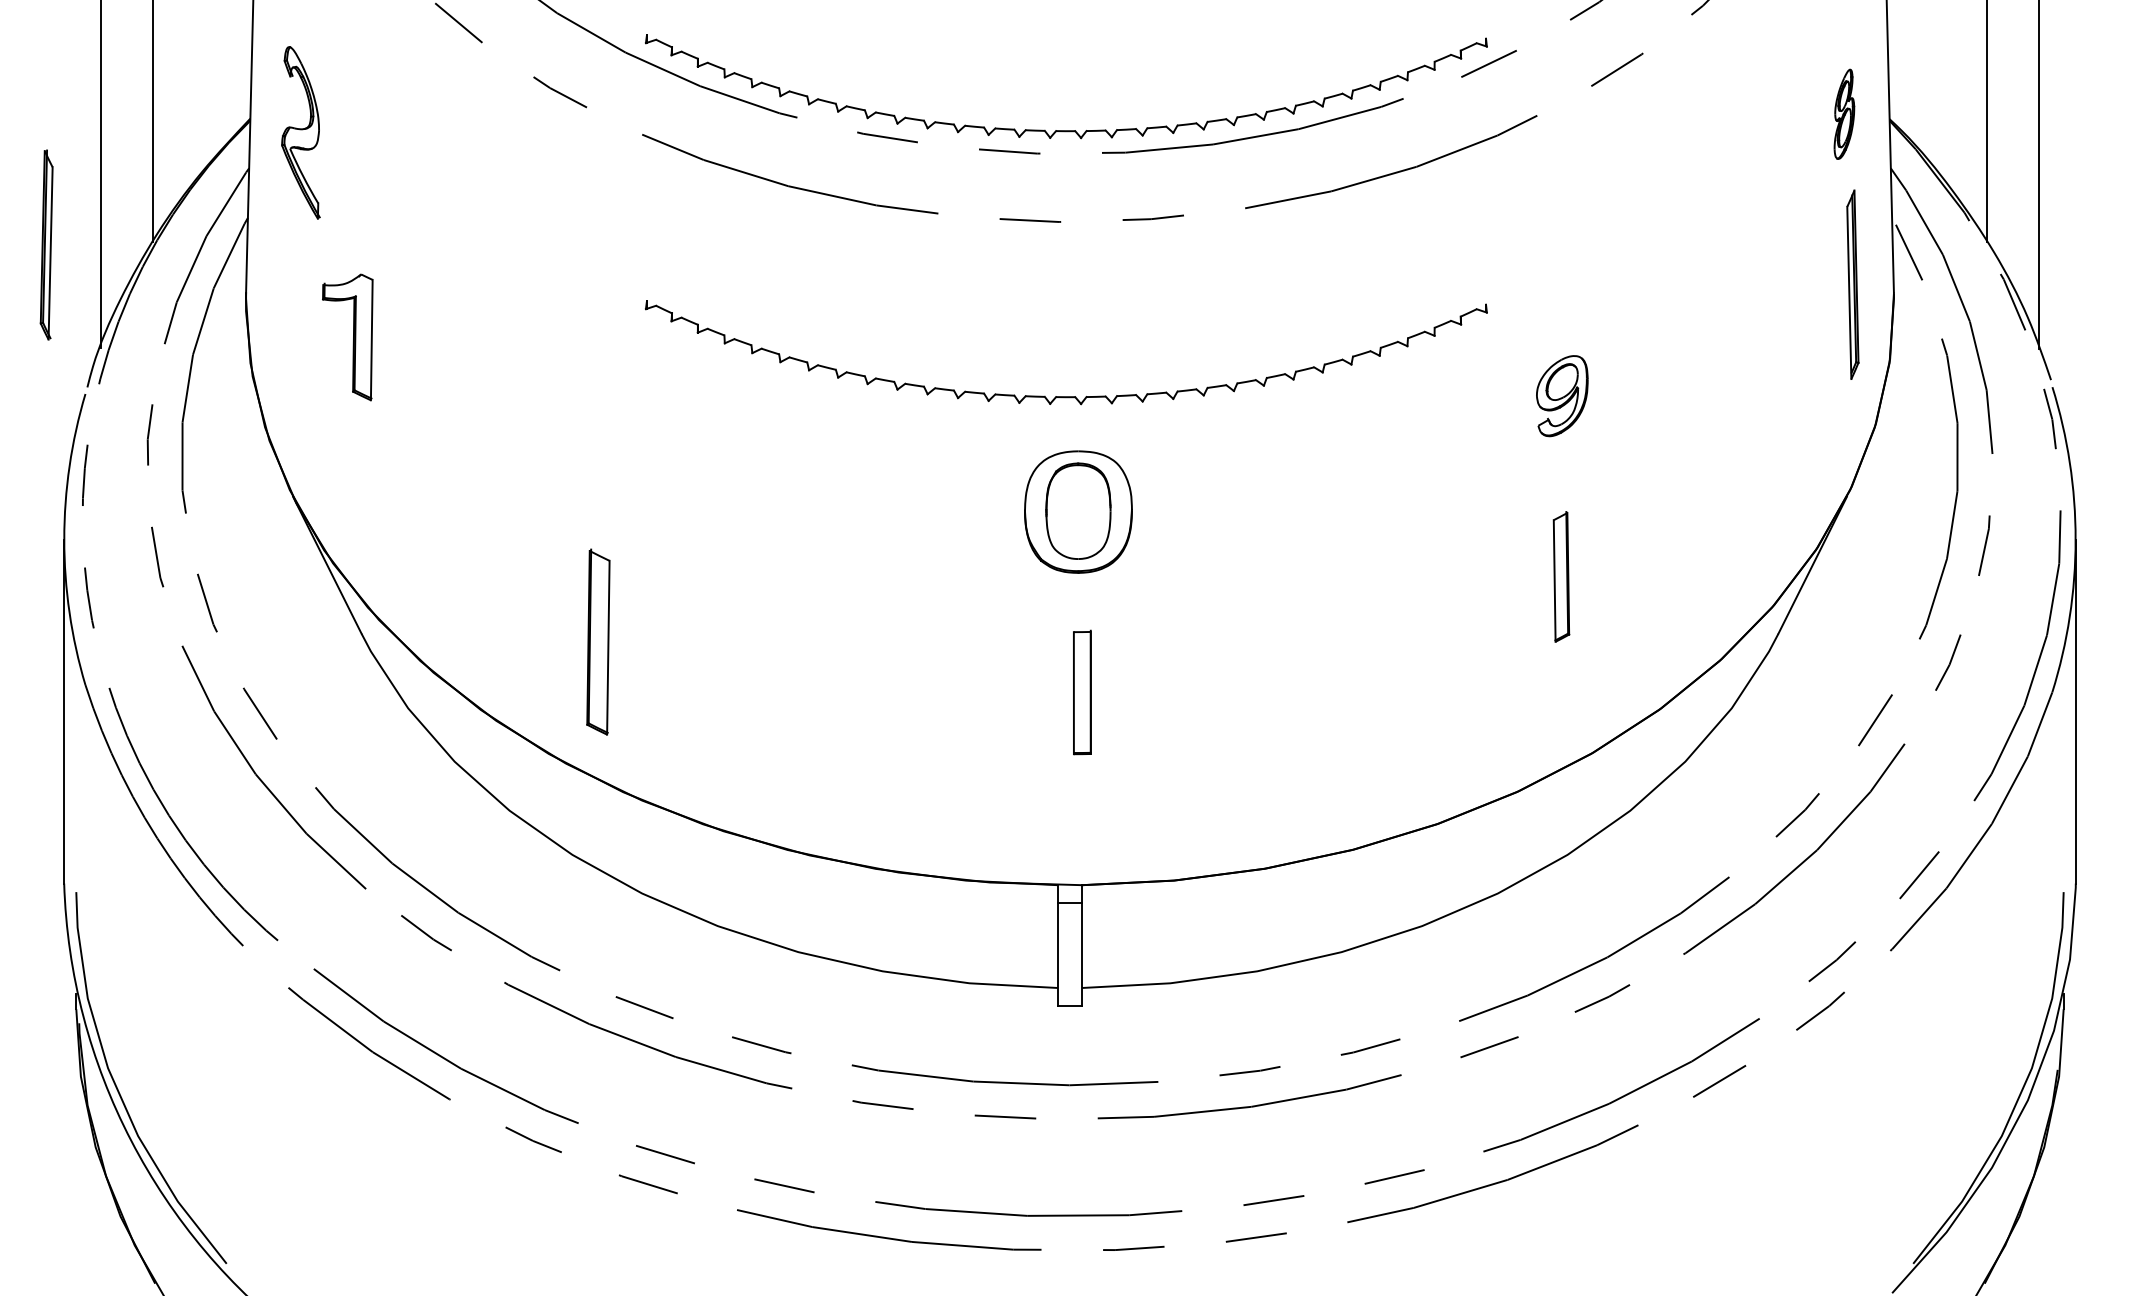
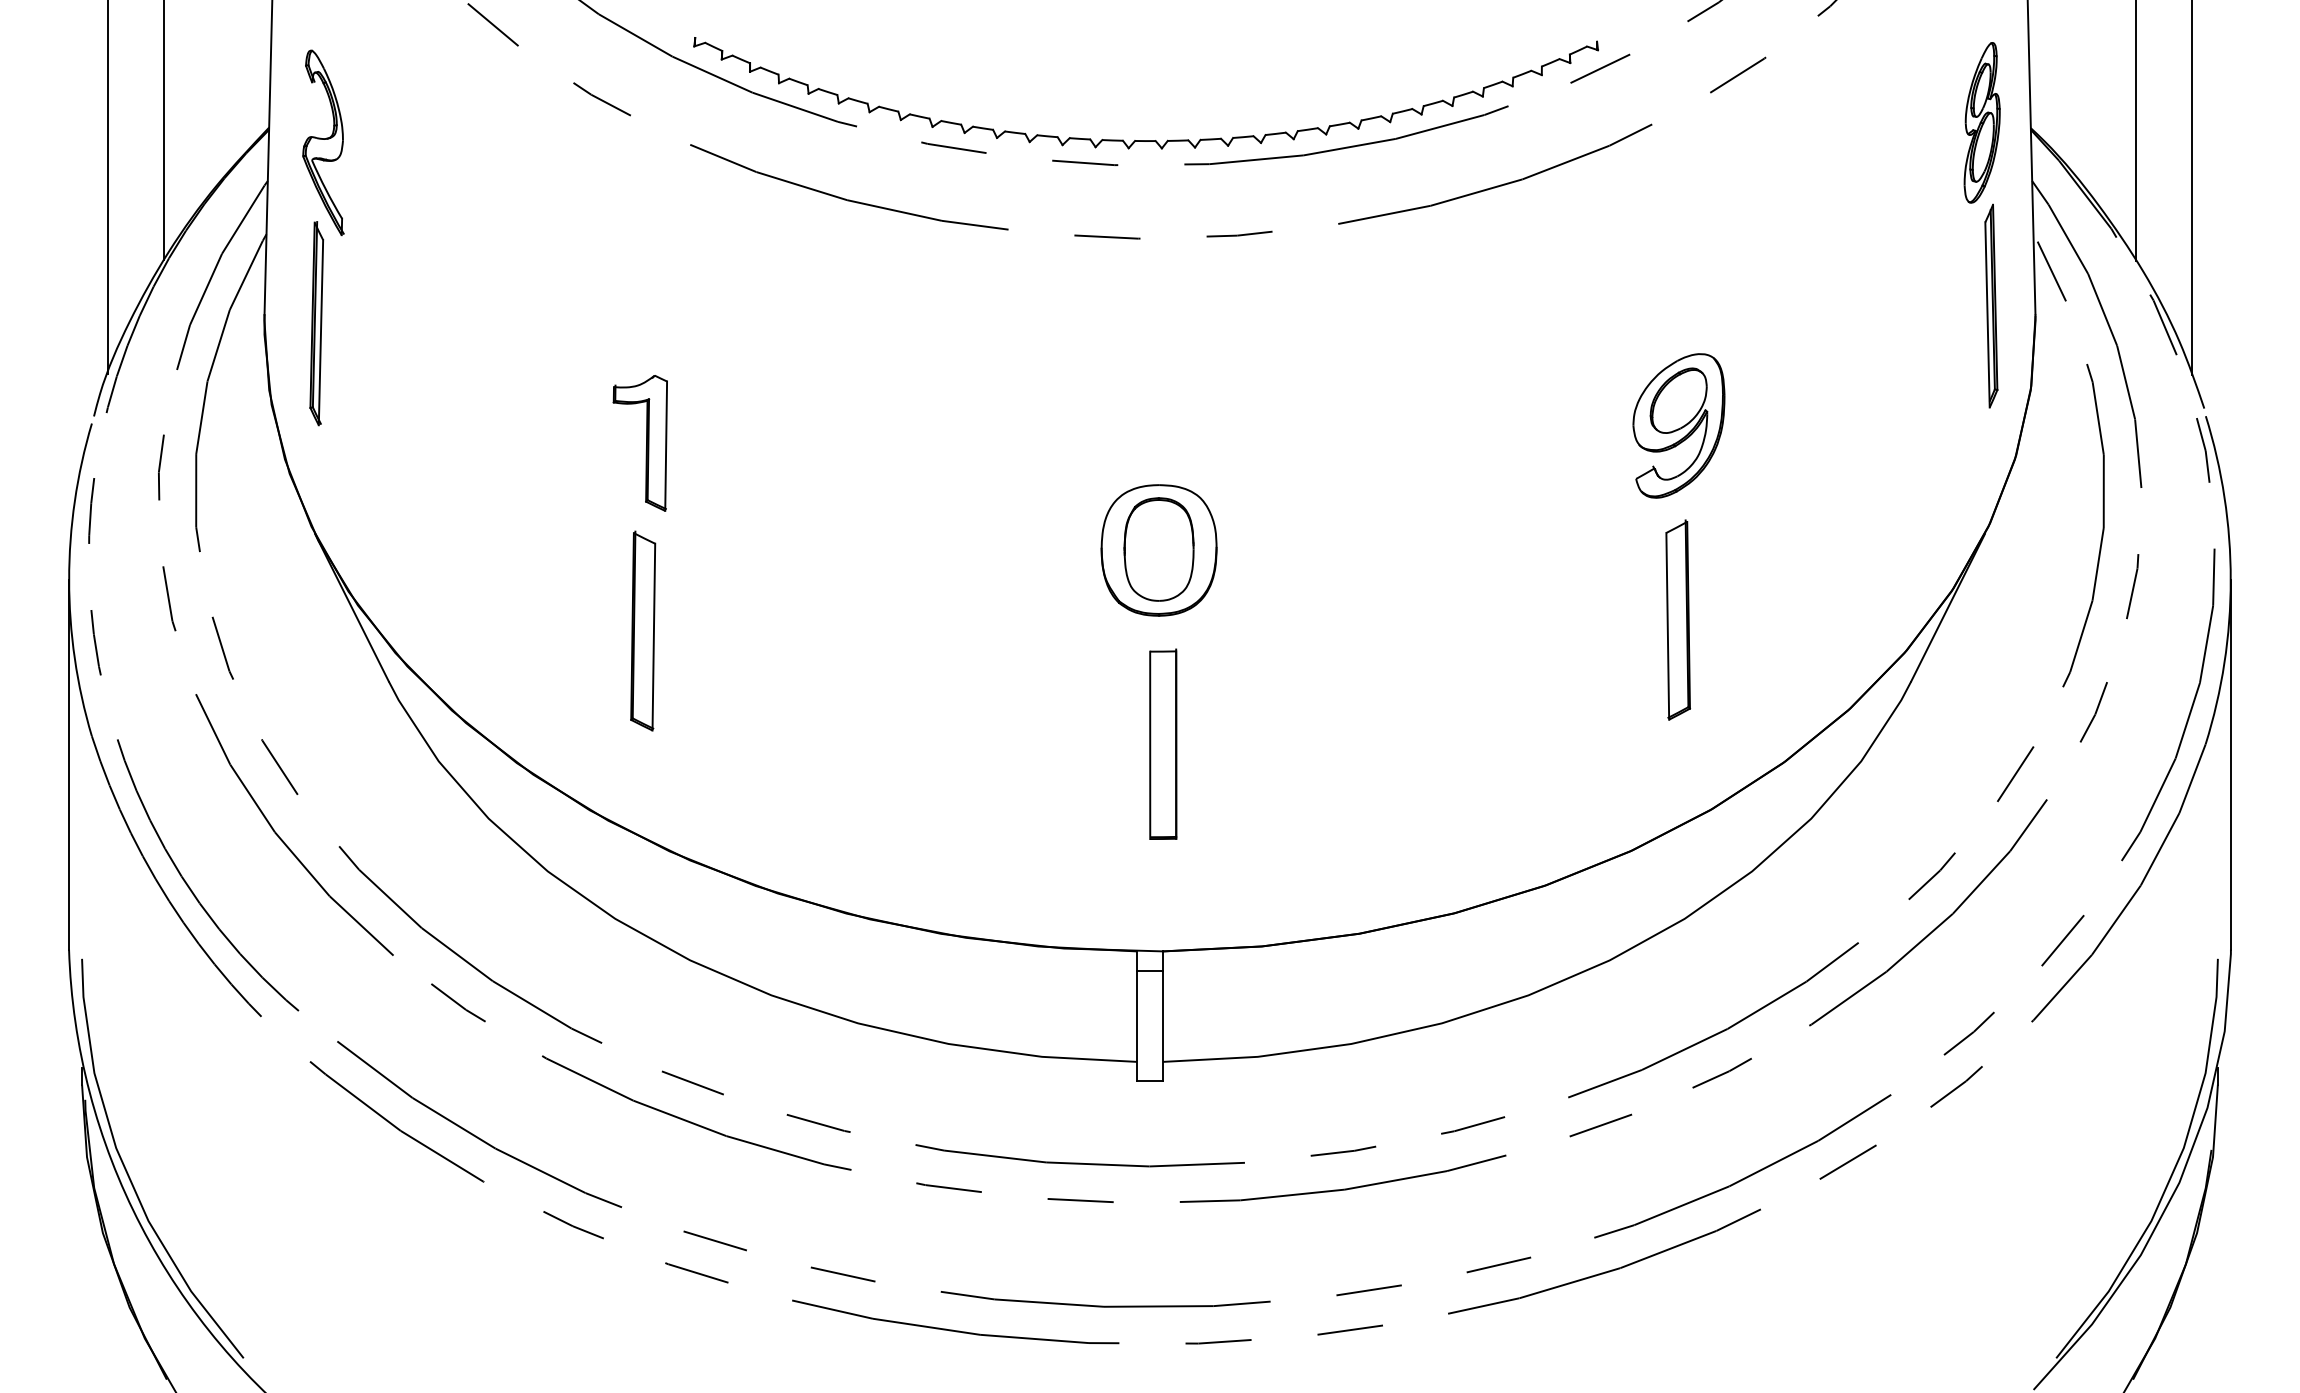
part: (1844, 114) -> (1982, 123), size x1.67
part: (46, 244) -> (316, 323), moved
part: (347, 337) -> (640, 443), moved
part: (1562, 395) -> (1679, 425), size x1.67
part: (1066, 396) -> (1146, 426), removed
part: (1561, 576) -> (1678, 619), size x1.43
part: (598, 641) -> (643, 630), moved
part: (1082, 692) -> (1163, 744), size x1.43

